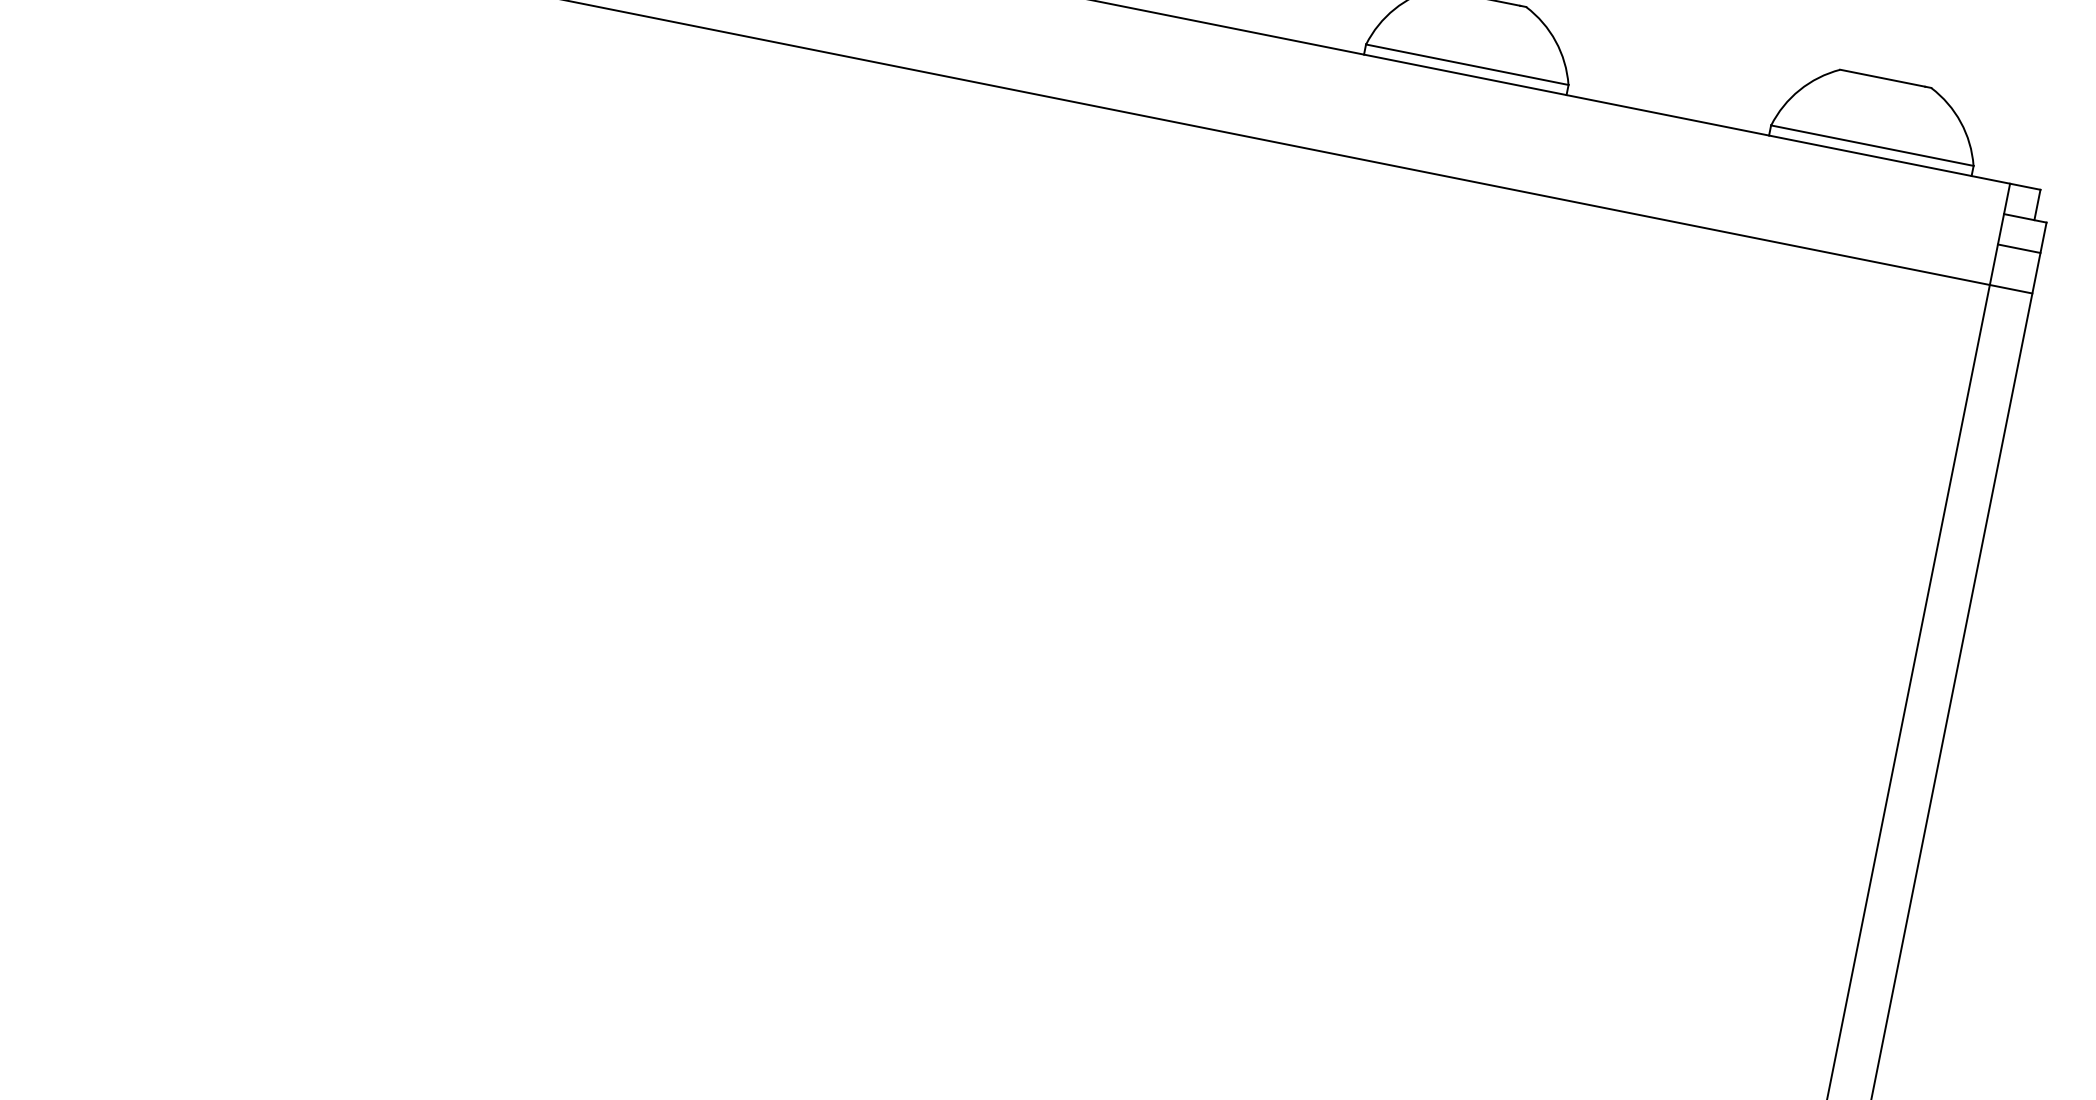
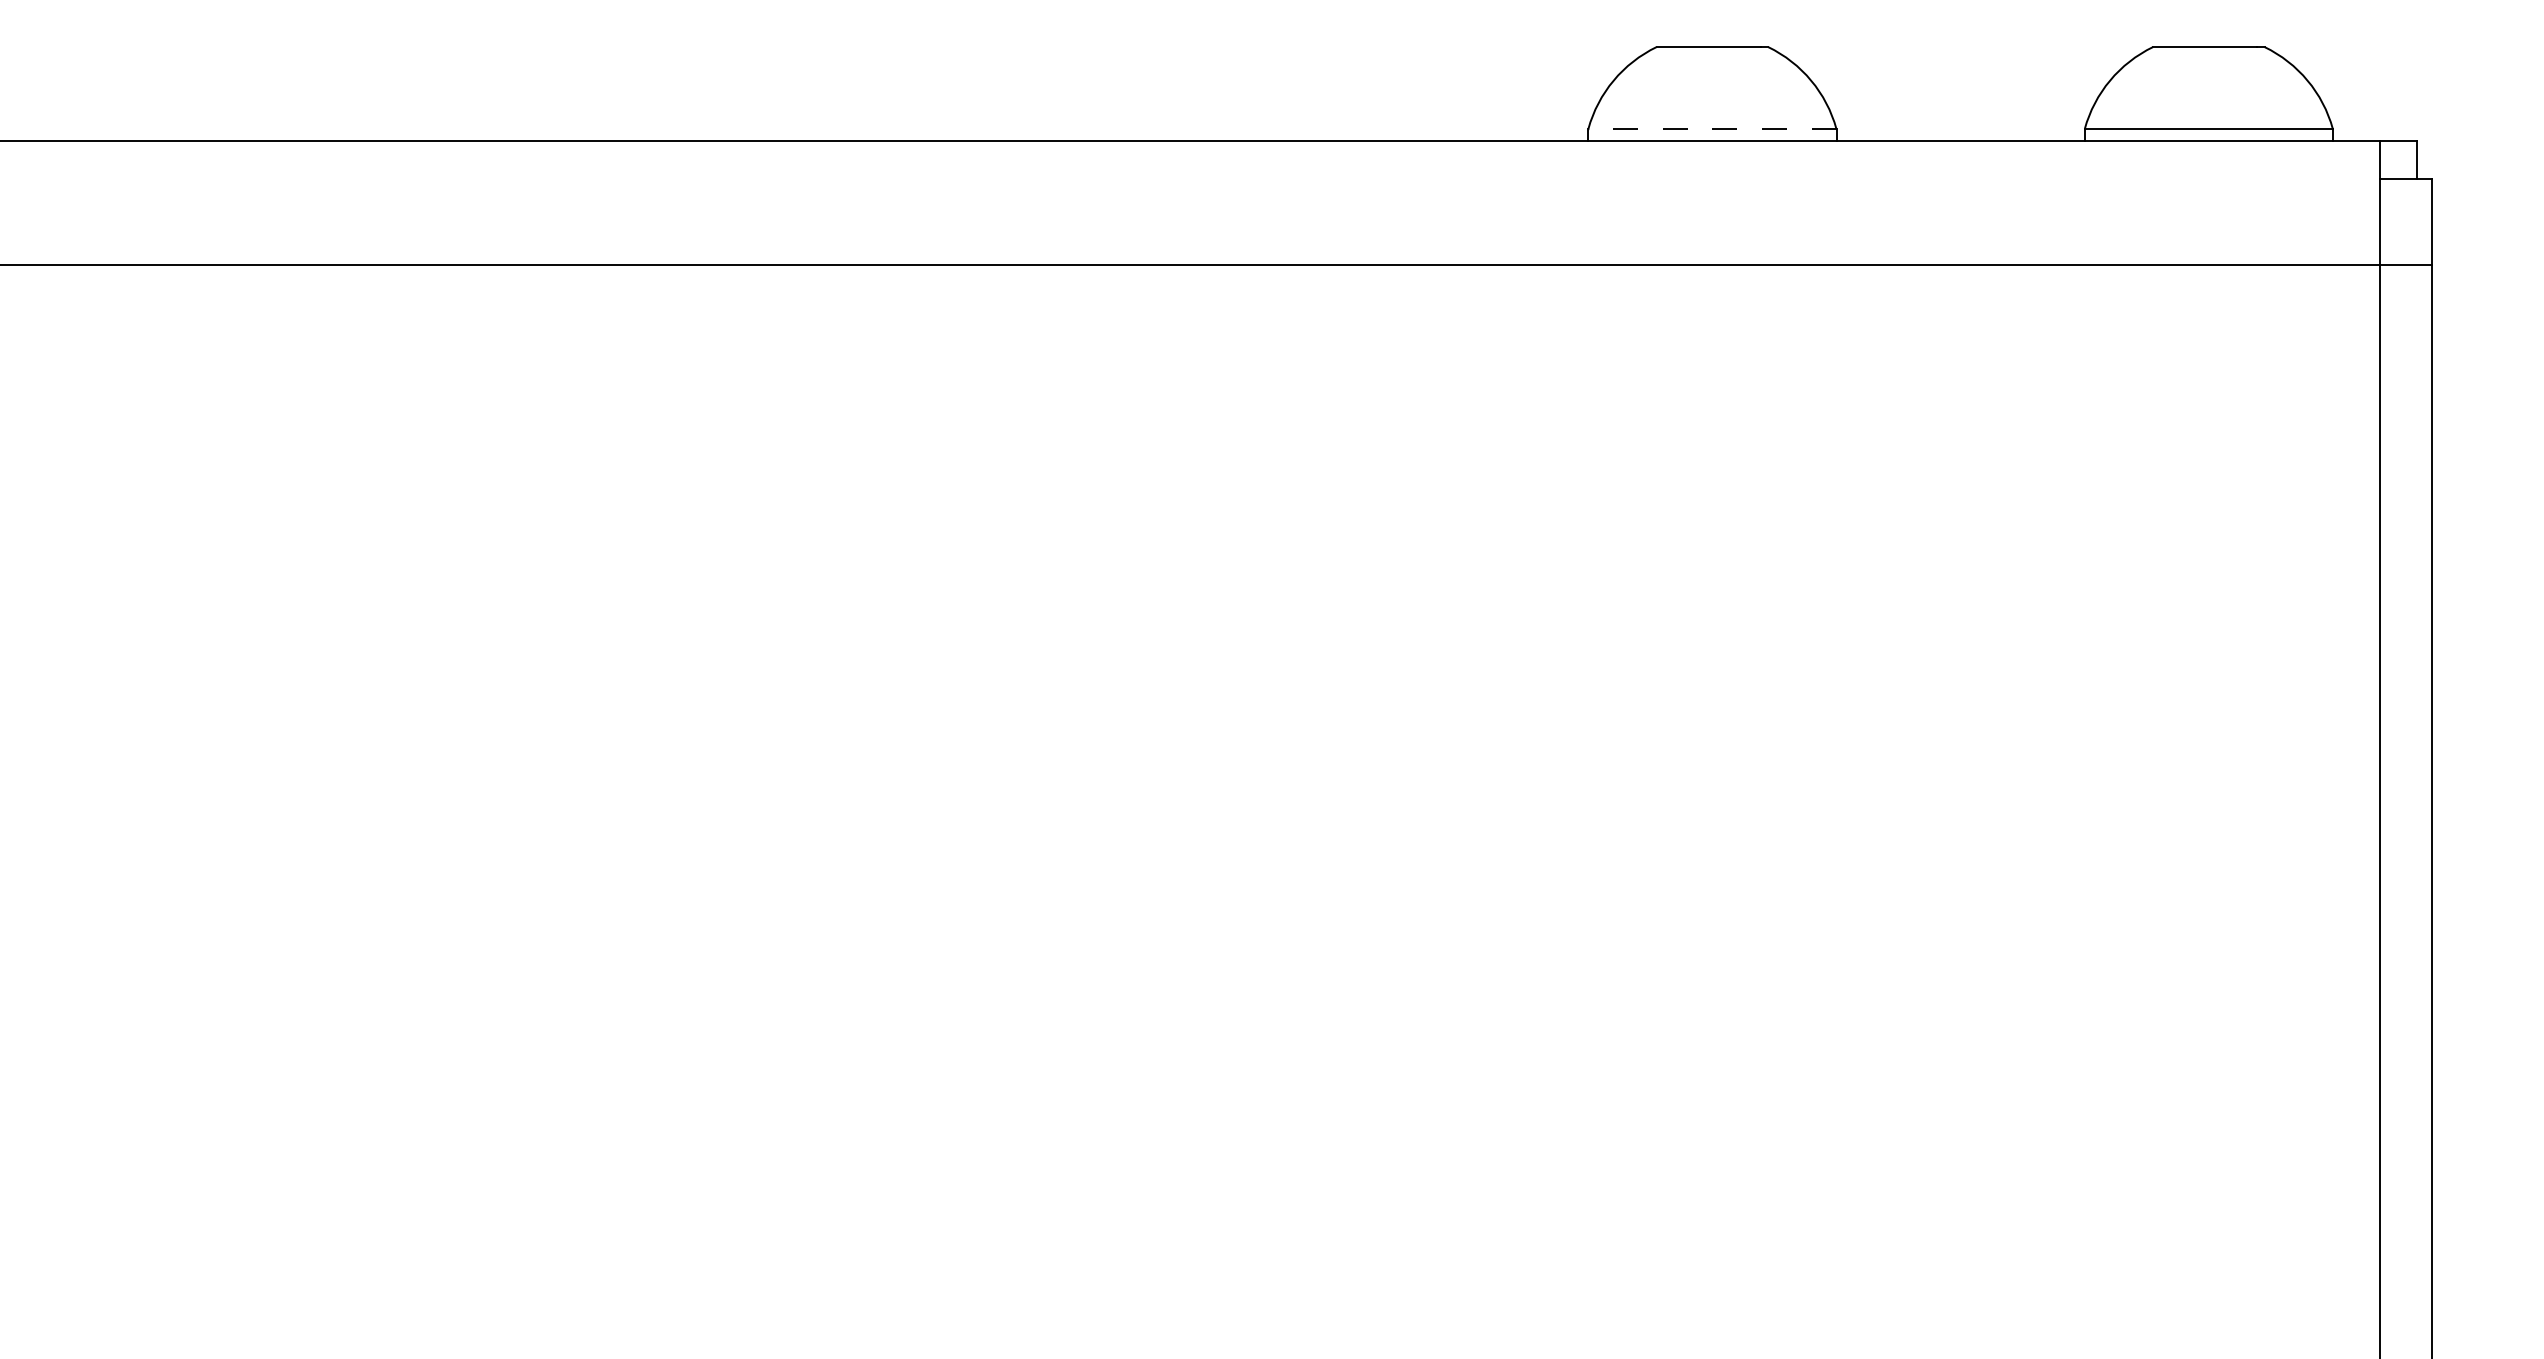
line: (1466, 64) -> (1711, 128), solid -> dashed
line: (2019, 248) -> (2406, 215), removed

